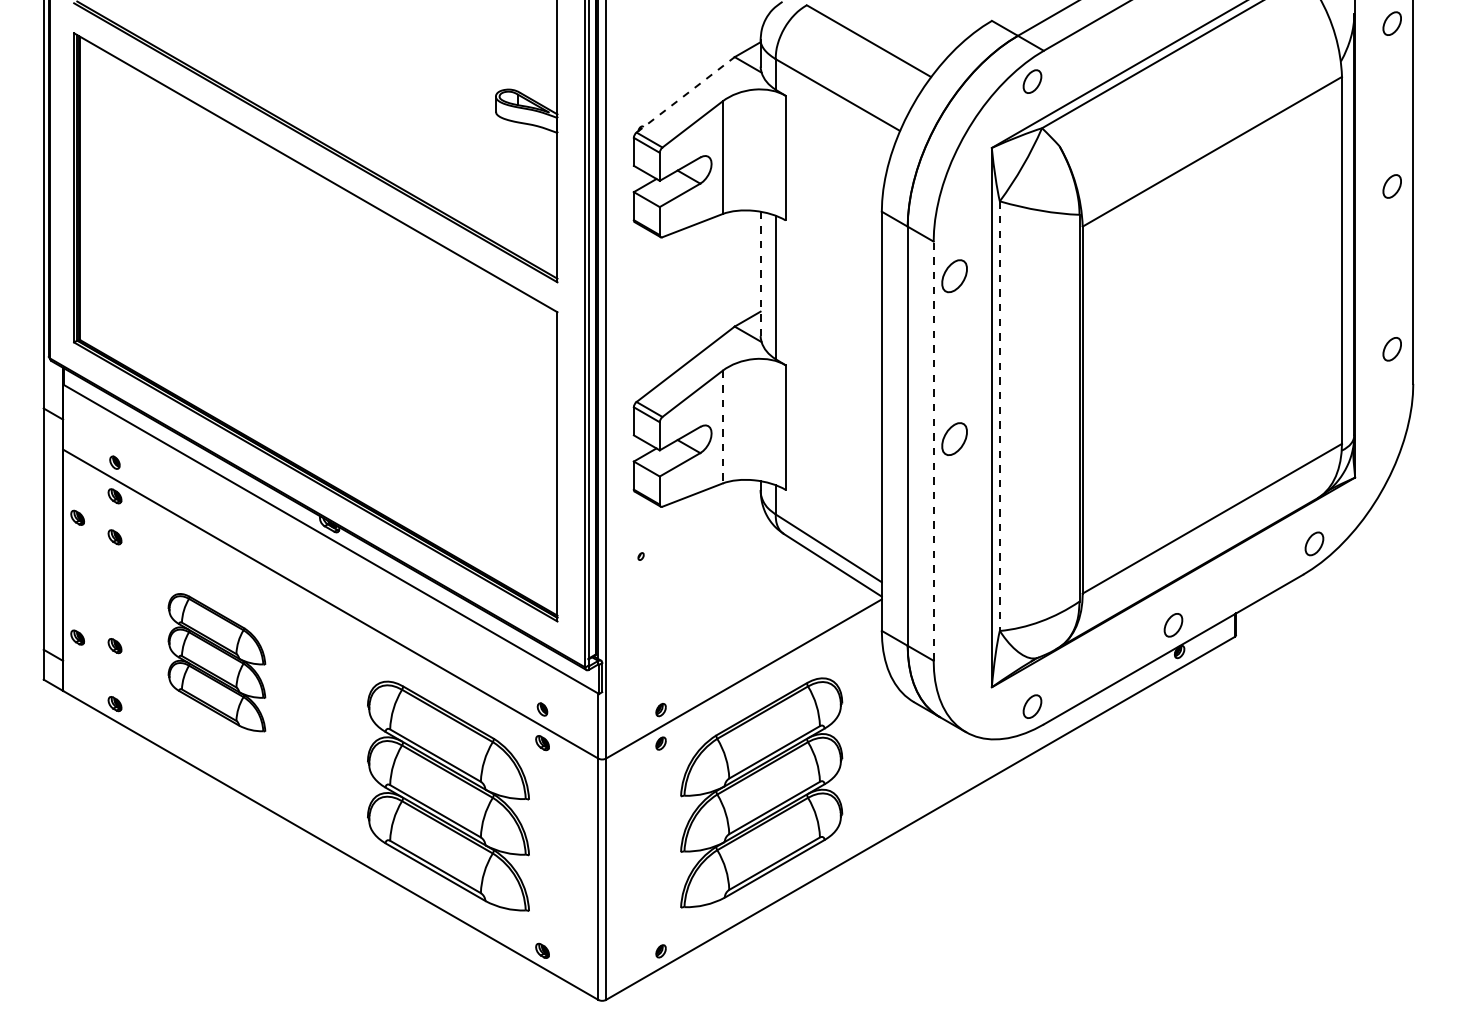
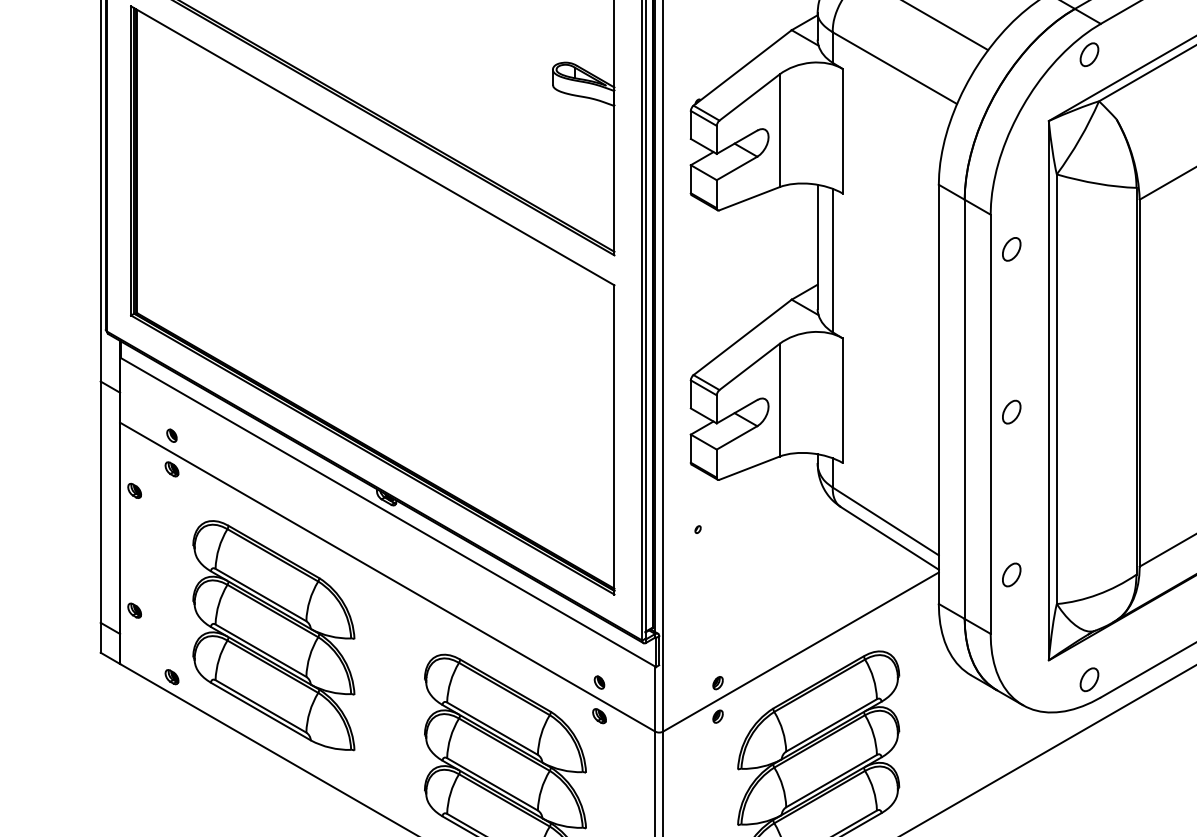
line: (685, 94) -> (742, 67), dashed -> solid
line: (760, 274) -> (817, 247), dashed -> solid
part: (954, 276) -> (1011, 249), size x0.71
line: (999, 416) -> (1056, 389), dashed -> solid
line: (722, 427) -> (779, 400), dashed -> solid
part: (954, 438) -> (1011, 411), size x0.71
line: (933, 451) -> (990, 424), dashed -> solid
part: (114, 537) -> (171, 510), removed
part: (954, 601) -> (1011, 574), added
part: (114, 646) -> (171, 619), removed
part: (216, 662) -> (273, 635), size x1.67

